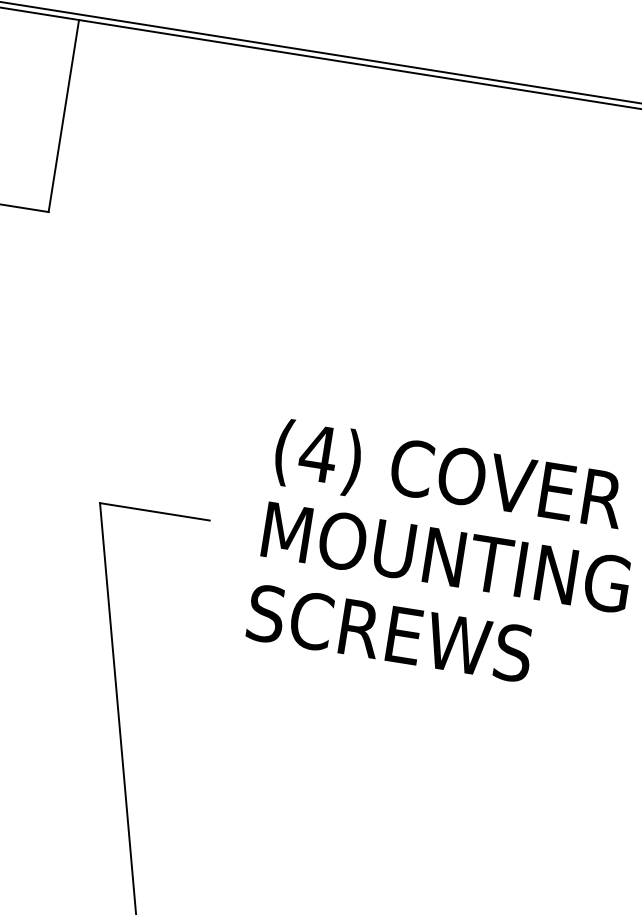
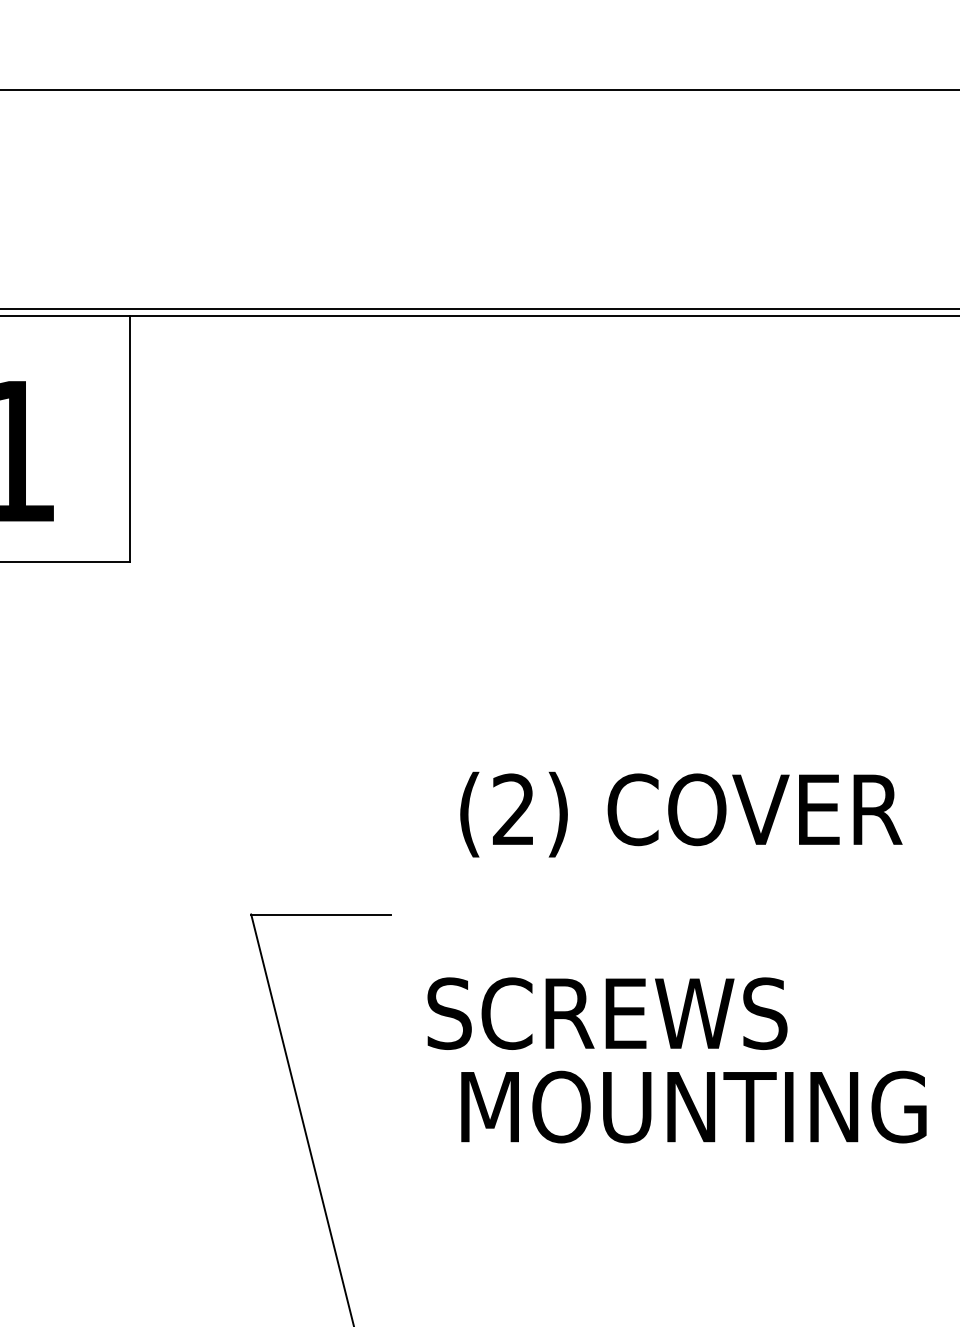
text: (318, 452) -> (513, 808), (4) -> (2)
text: (446, 557) -> (693, 1106), moved
text: (390, 633) -> (607, 1013), moved

